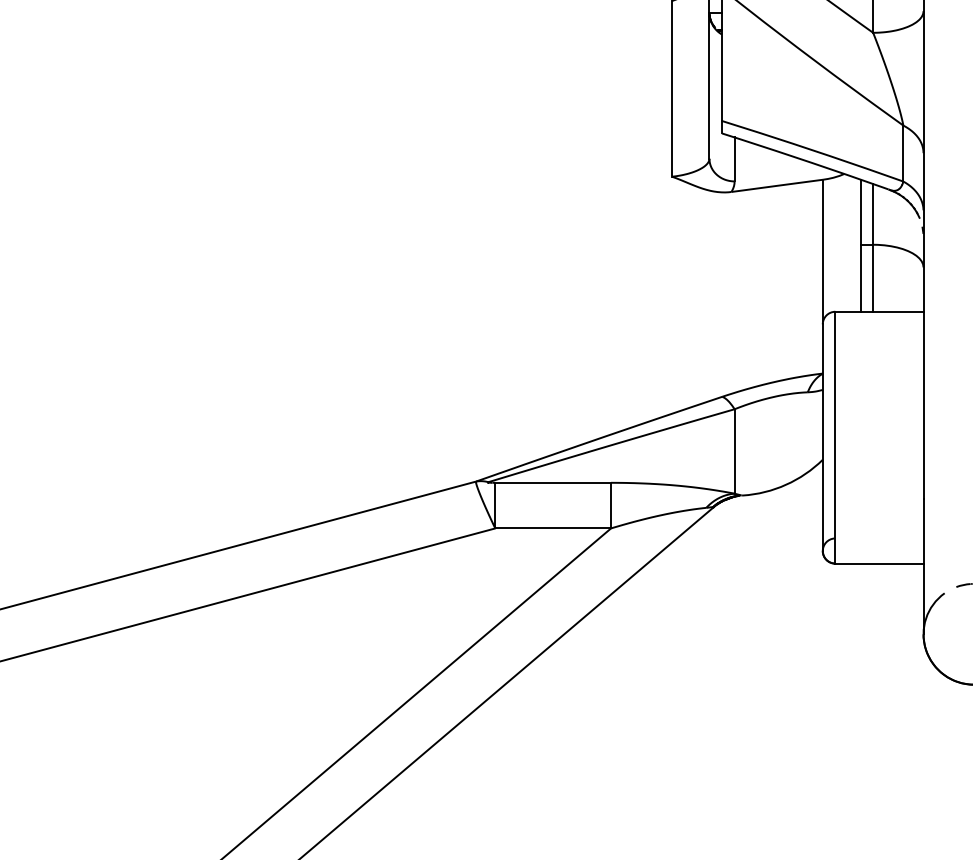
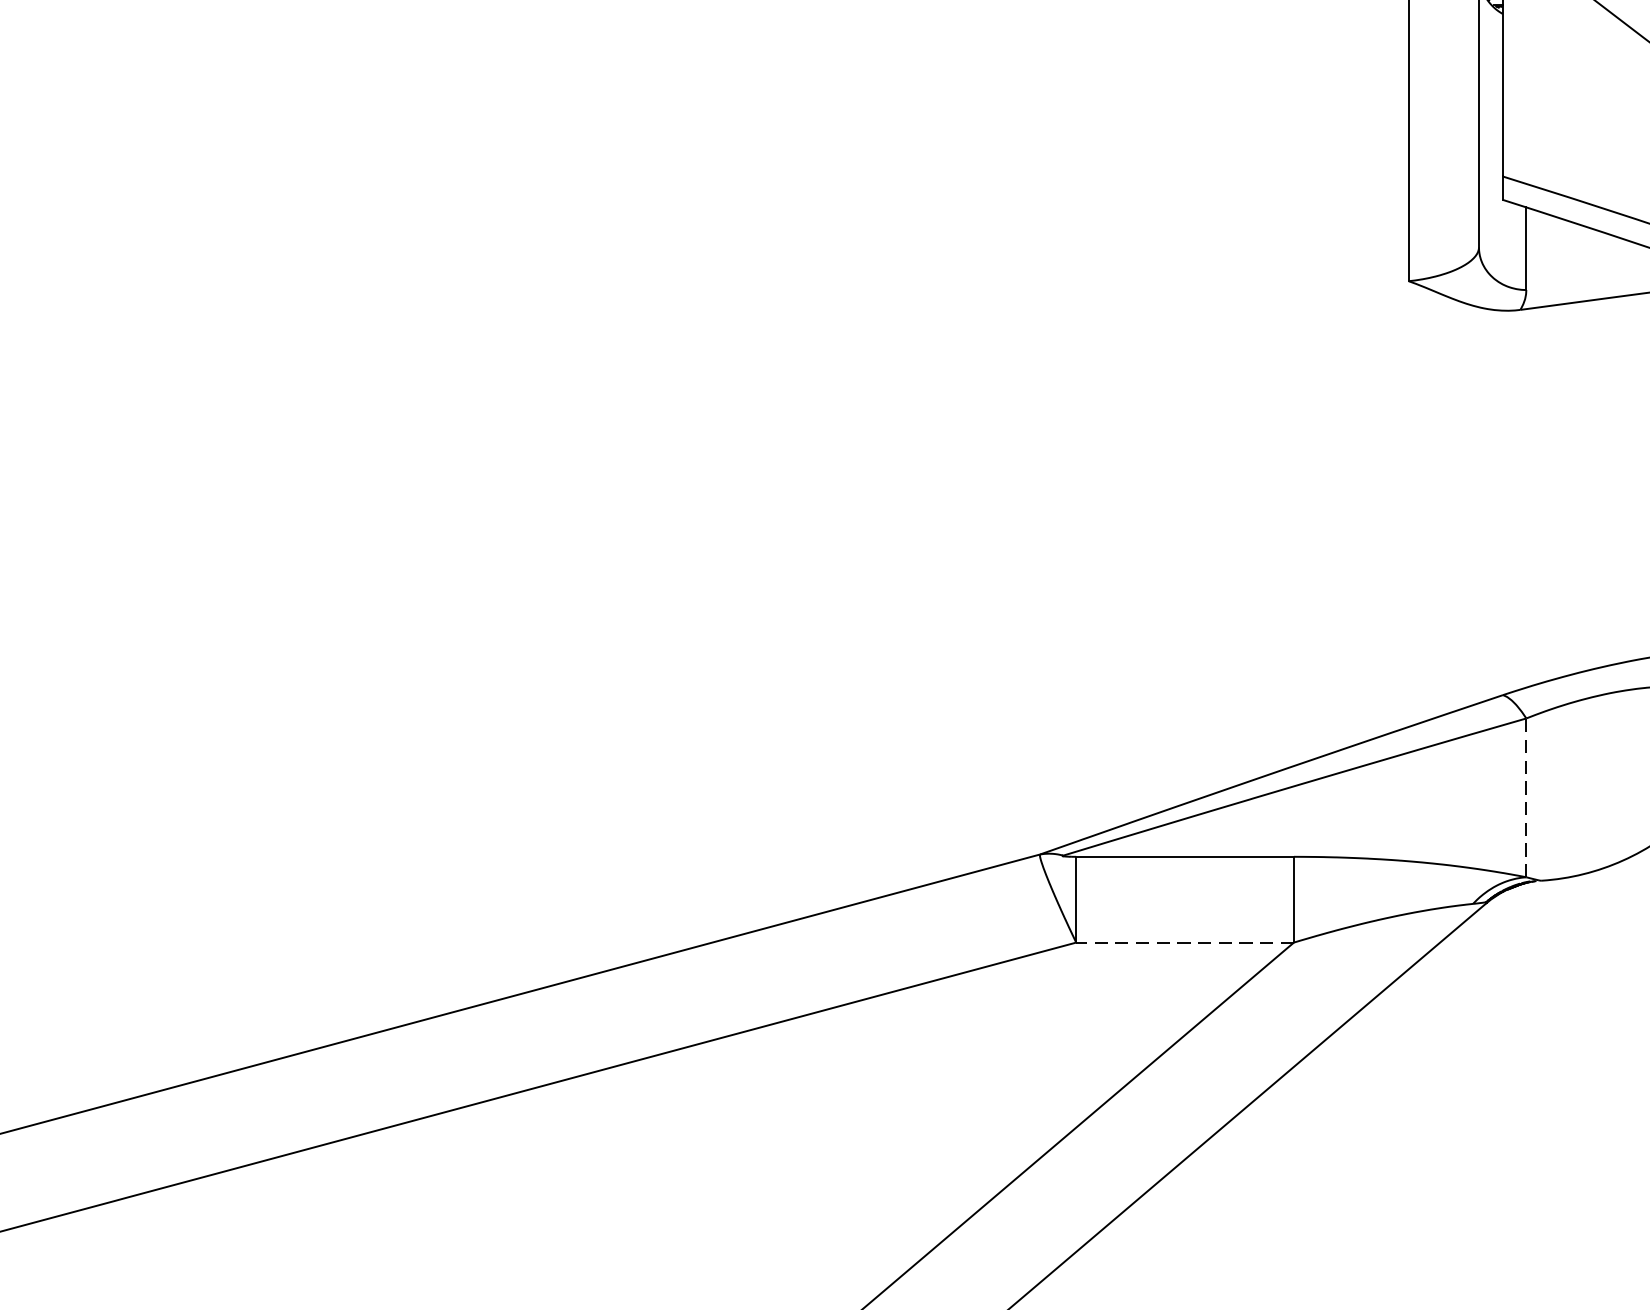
line: (734, 450) -> (1526, 796), solid -> dashed
line: (553, 528) -> (1185, 942), solid -> dashed

